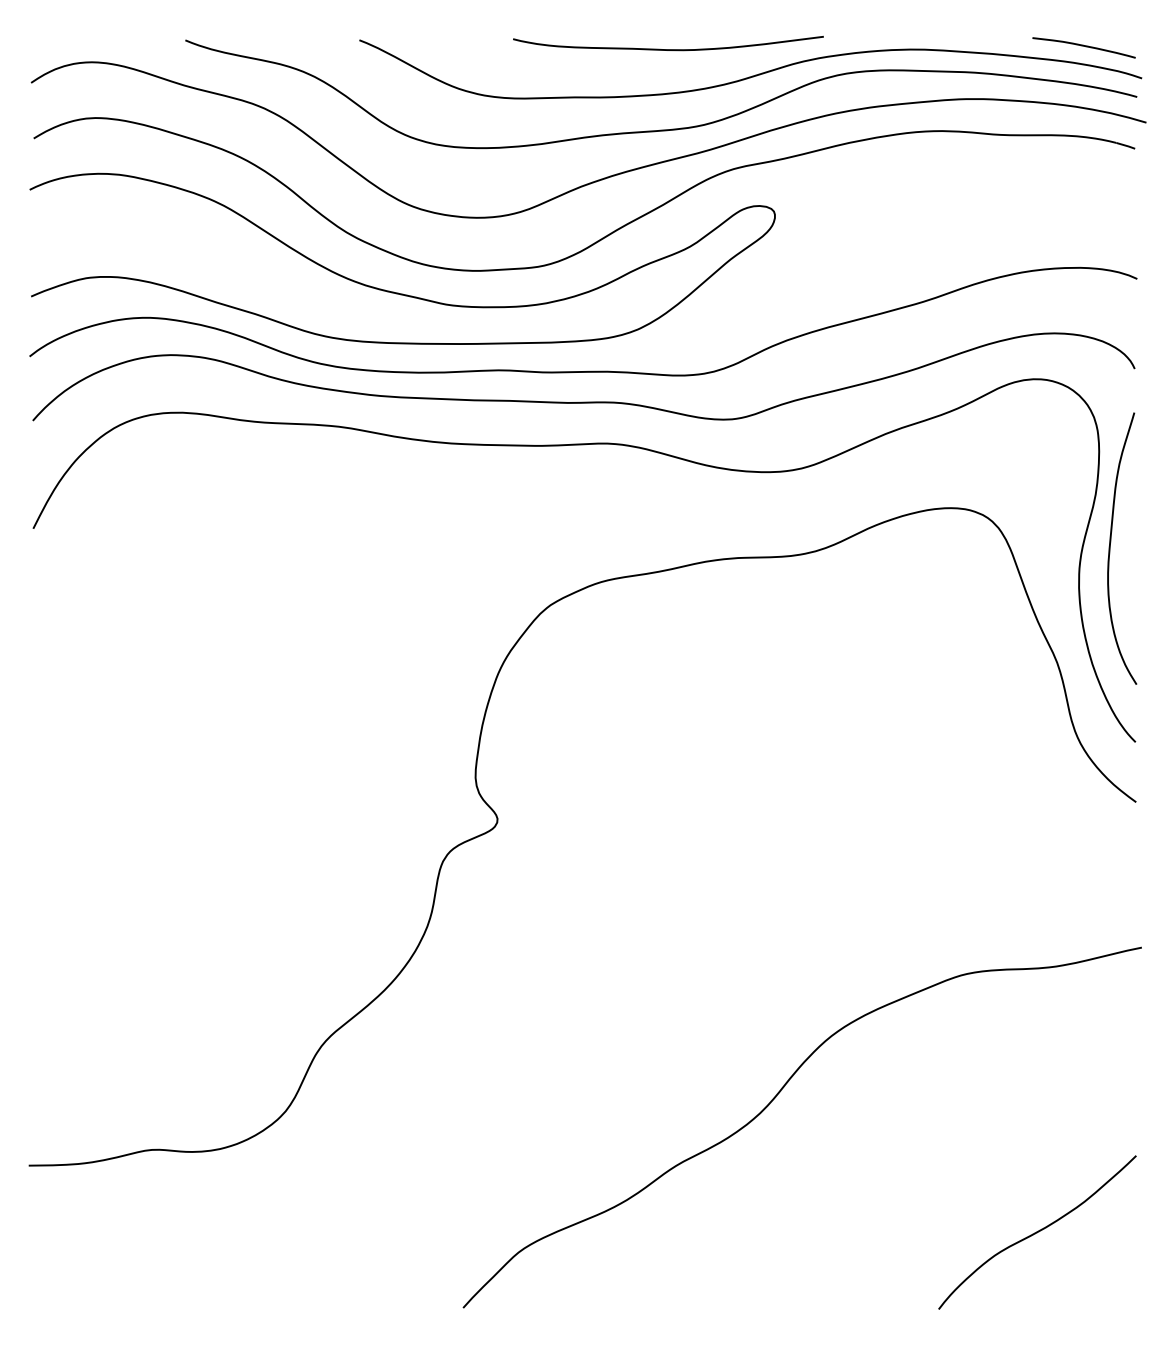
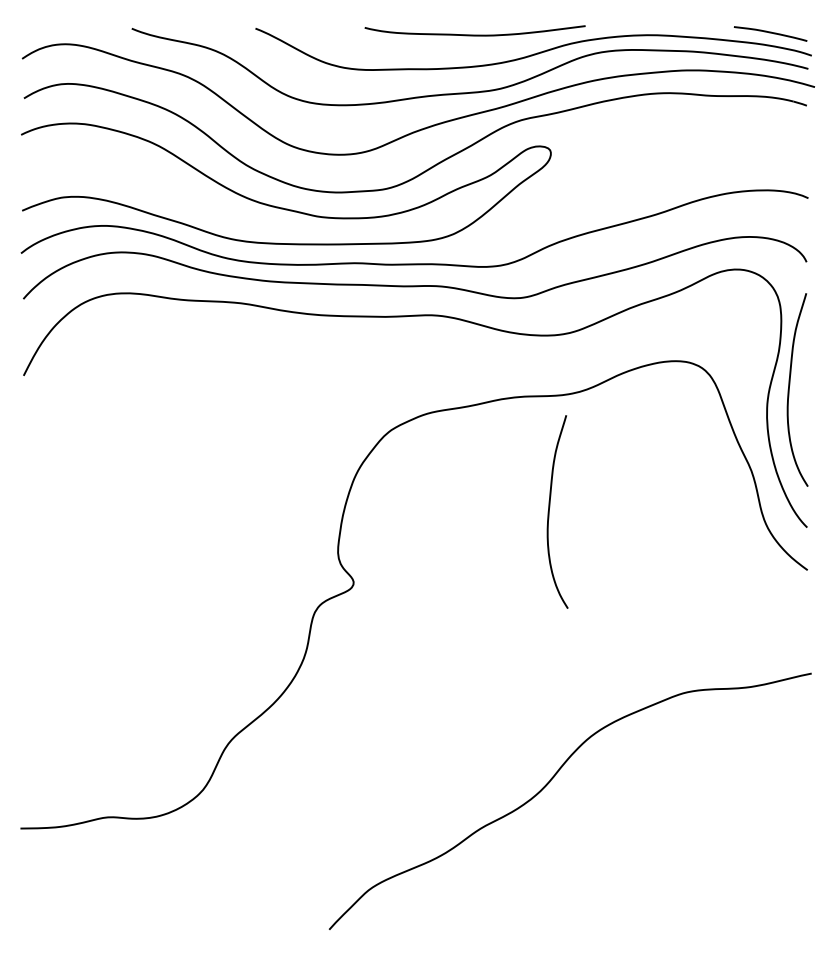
curve: (773, 719) -> (549, 511), added
curve: (1037, 1231) -> (737, 875), removed

